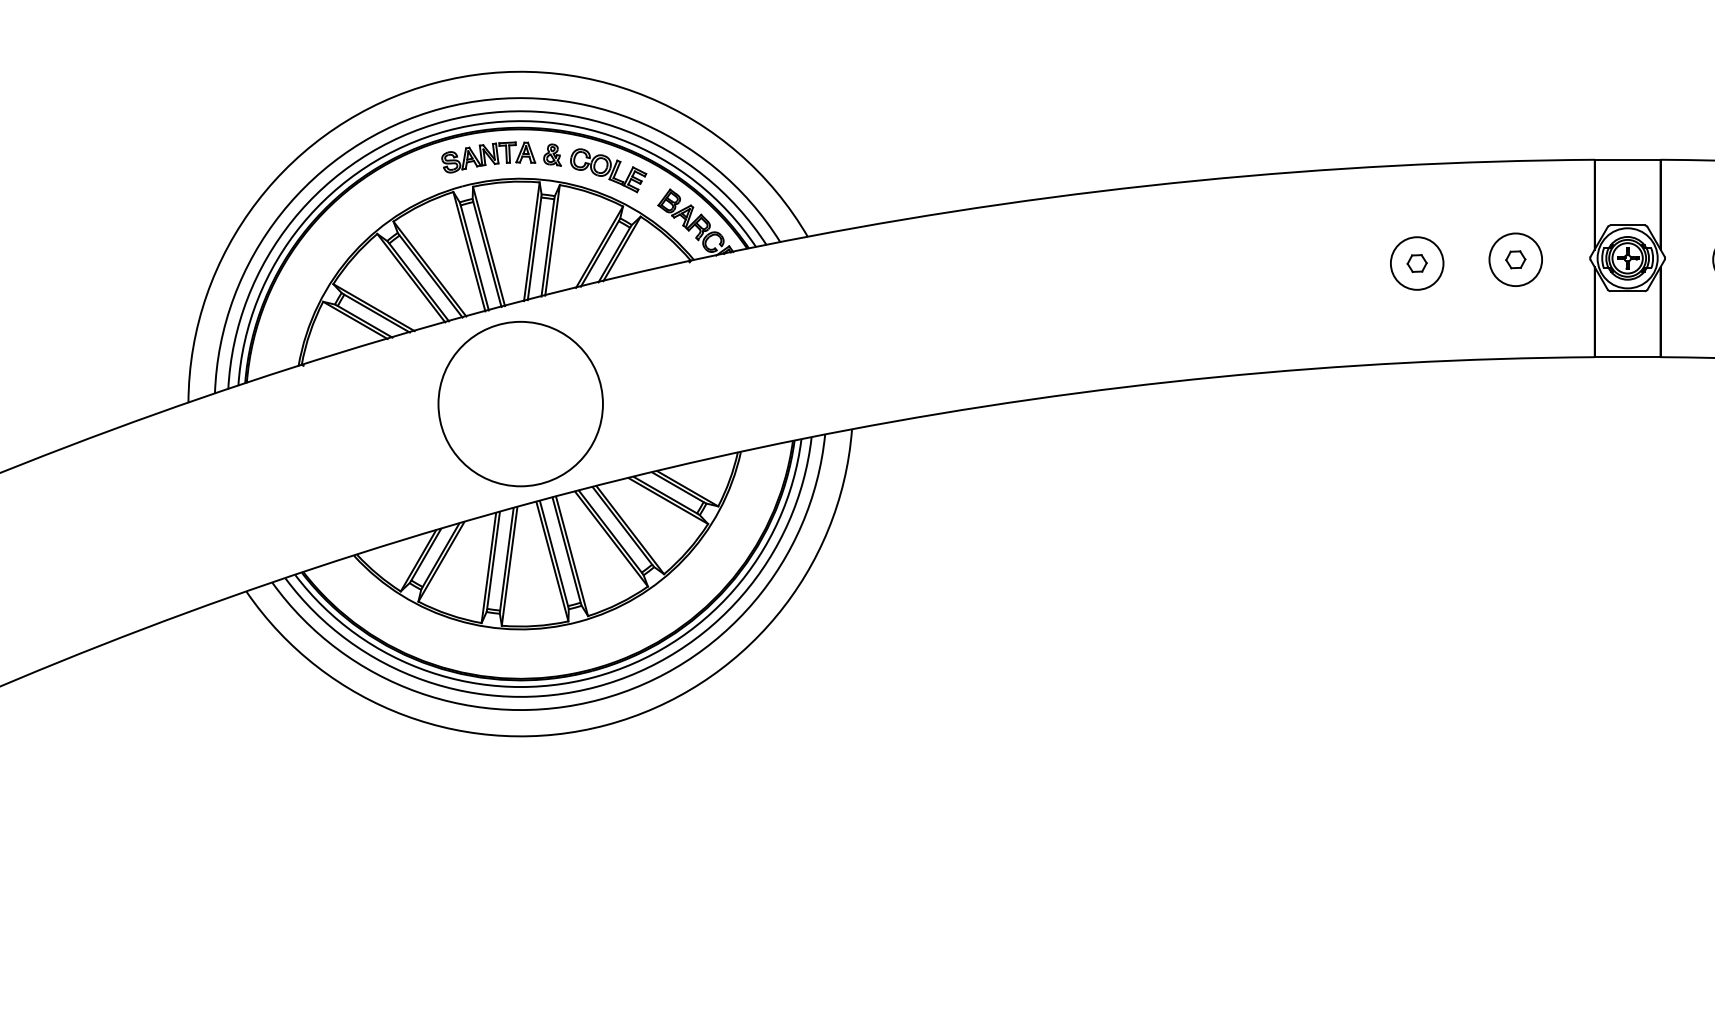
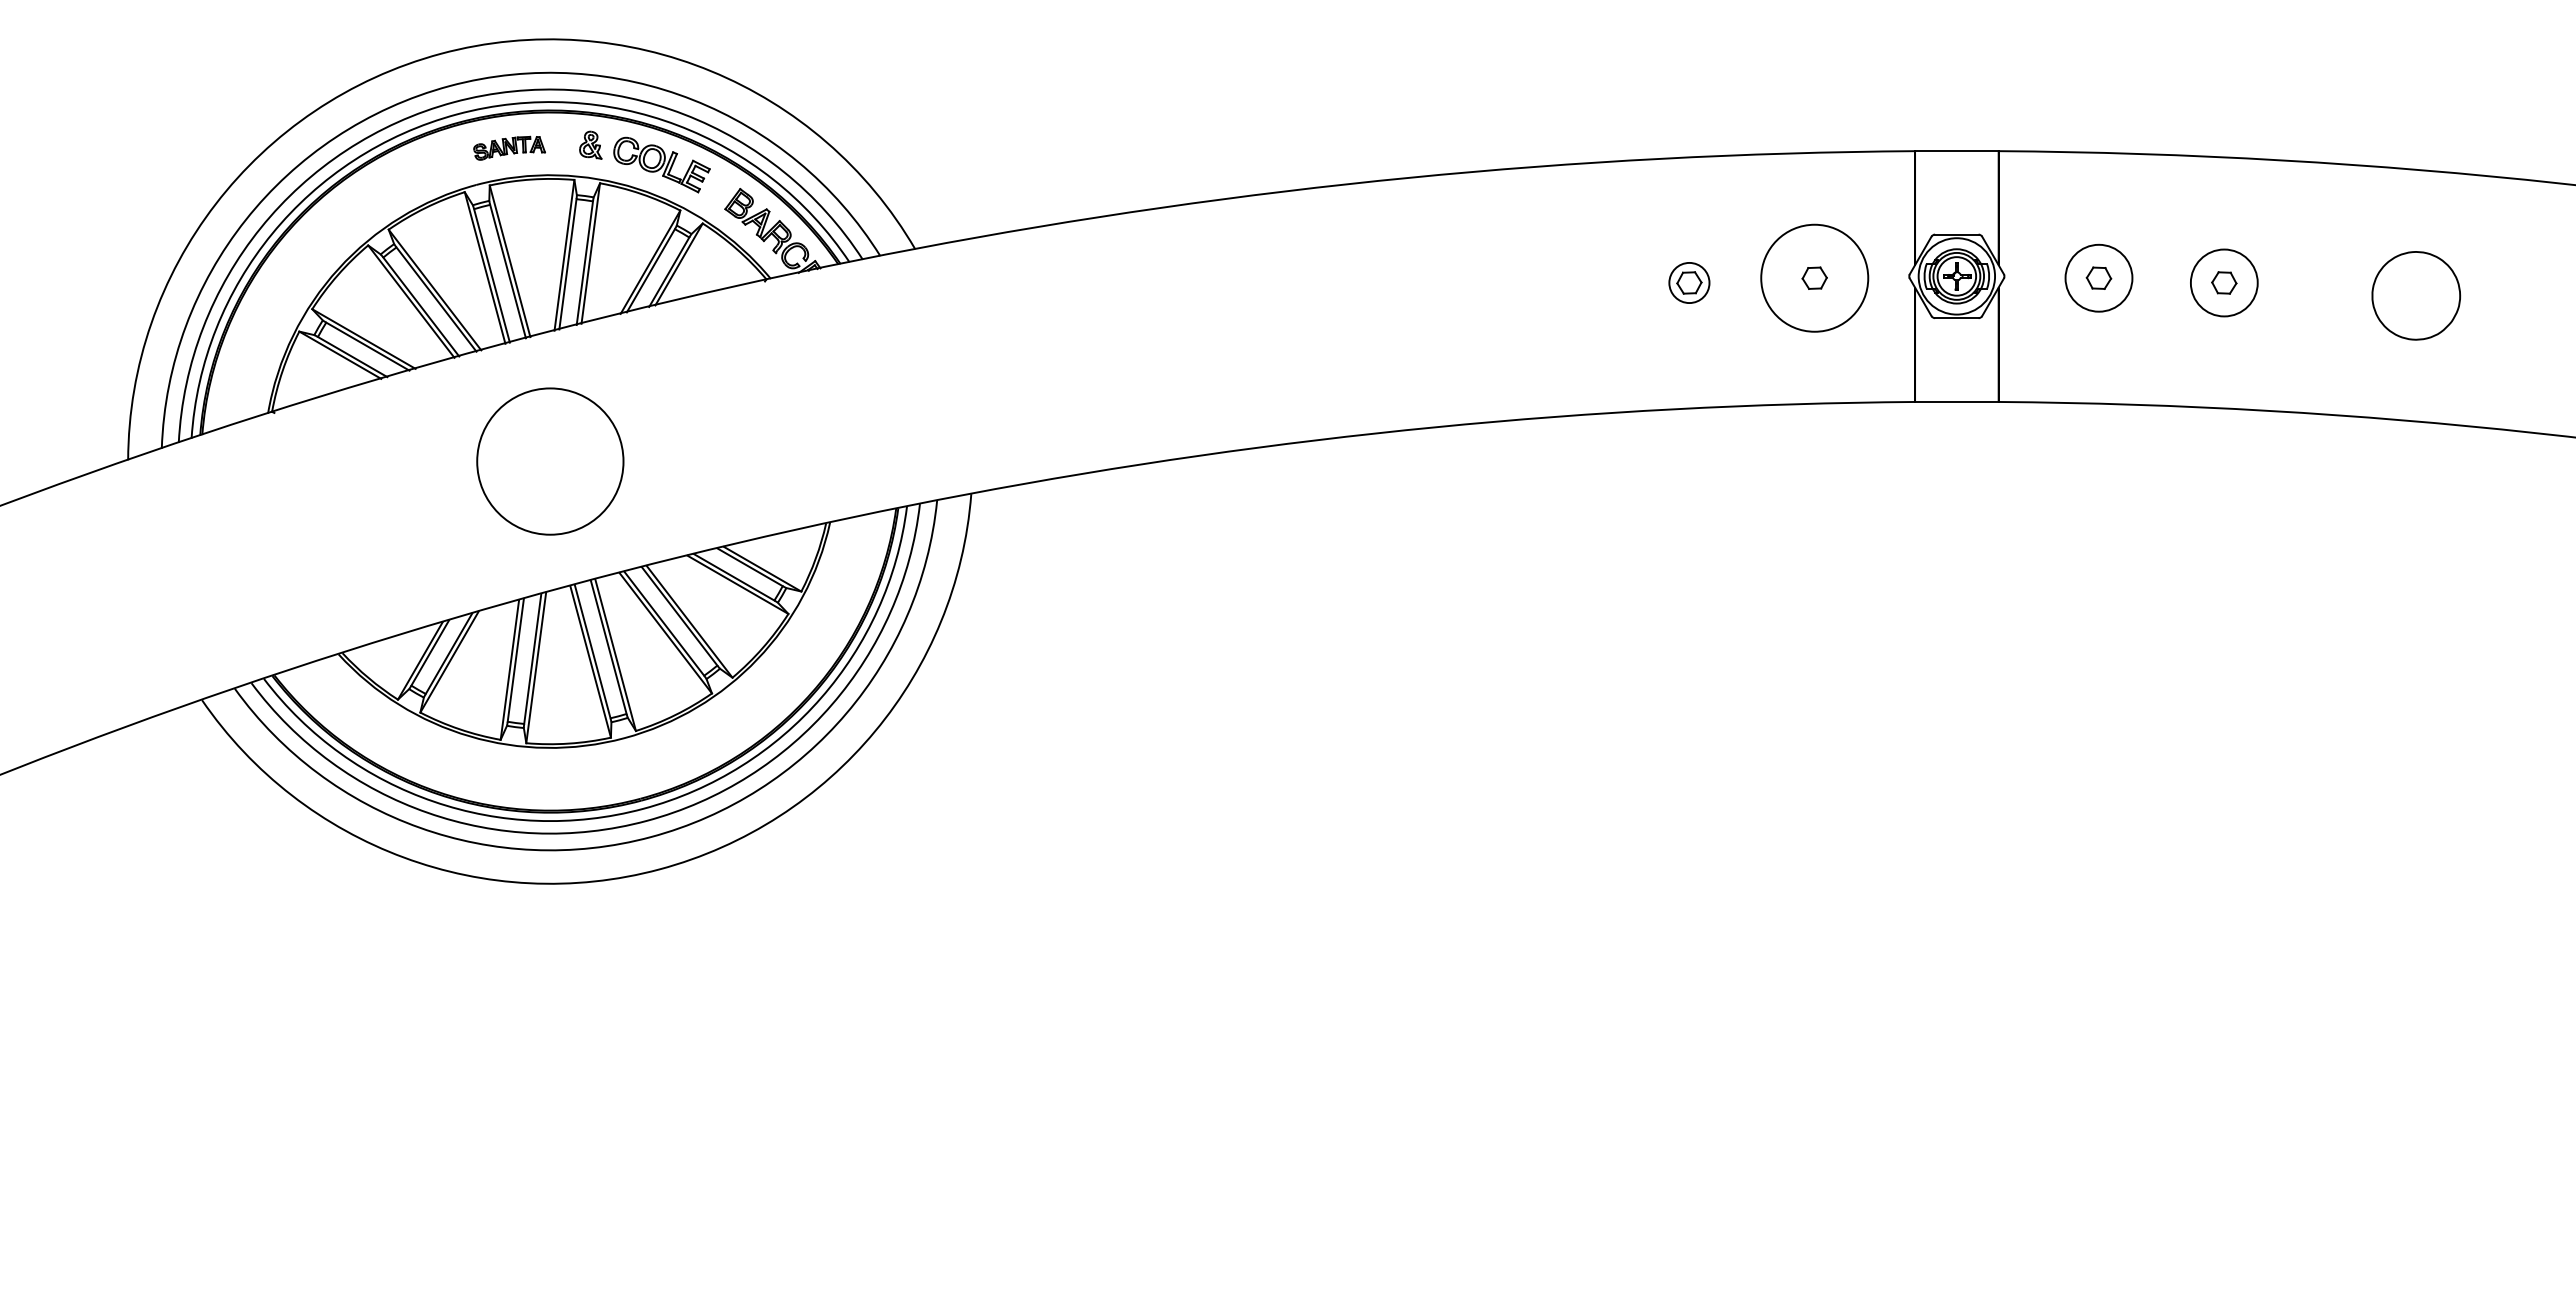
part: (488, 157) -> (509, 148), size x0.6
circle: (1515, 259) -> (1814, 277), size x1.6
circle: (1416, 263) -> (1688, 282), size x0.6
circle: (520, 404) -> (549, 461), size x0.7

